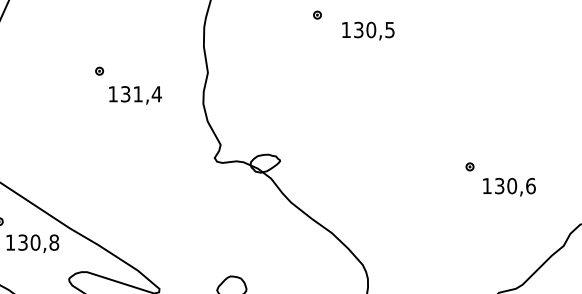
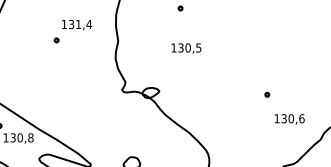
text: (368, 30) -> (186, 48), moved
text: (136, 94) -> (77, 24), moved
text: (509, 187) -> (289, 119), moved

